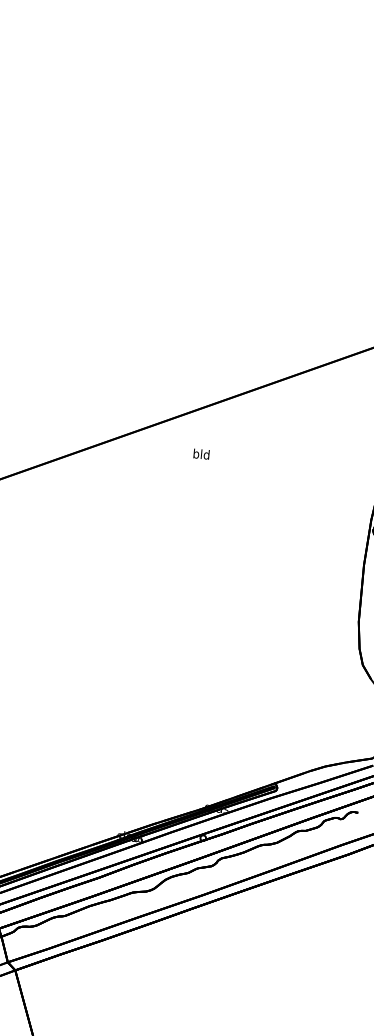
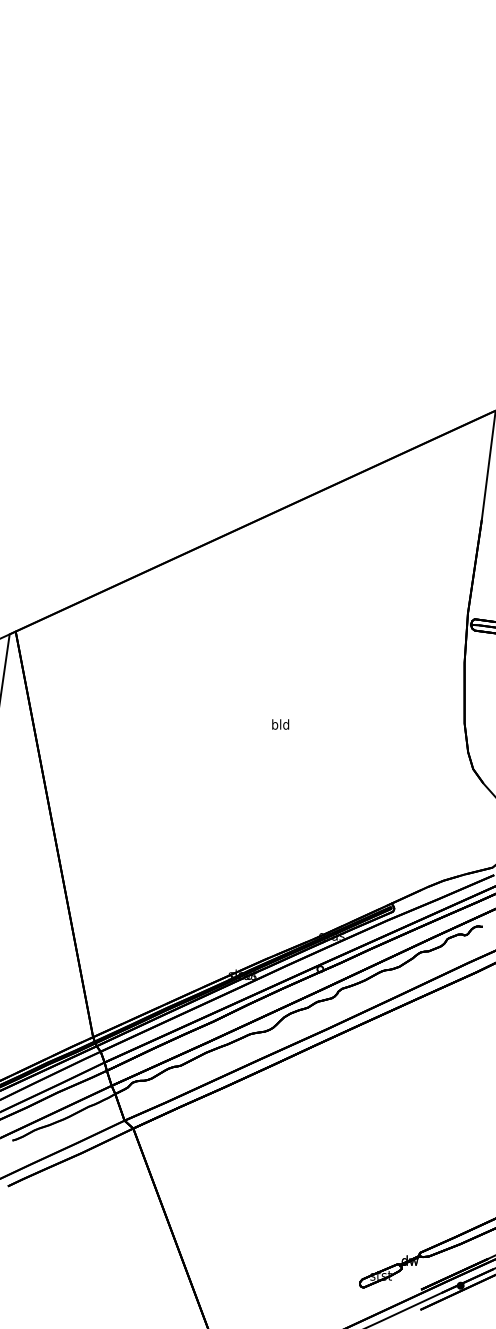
text: (201, 454) -> (280, 724), moved

